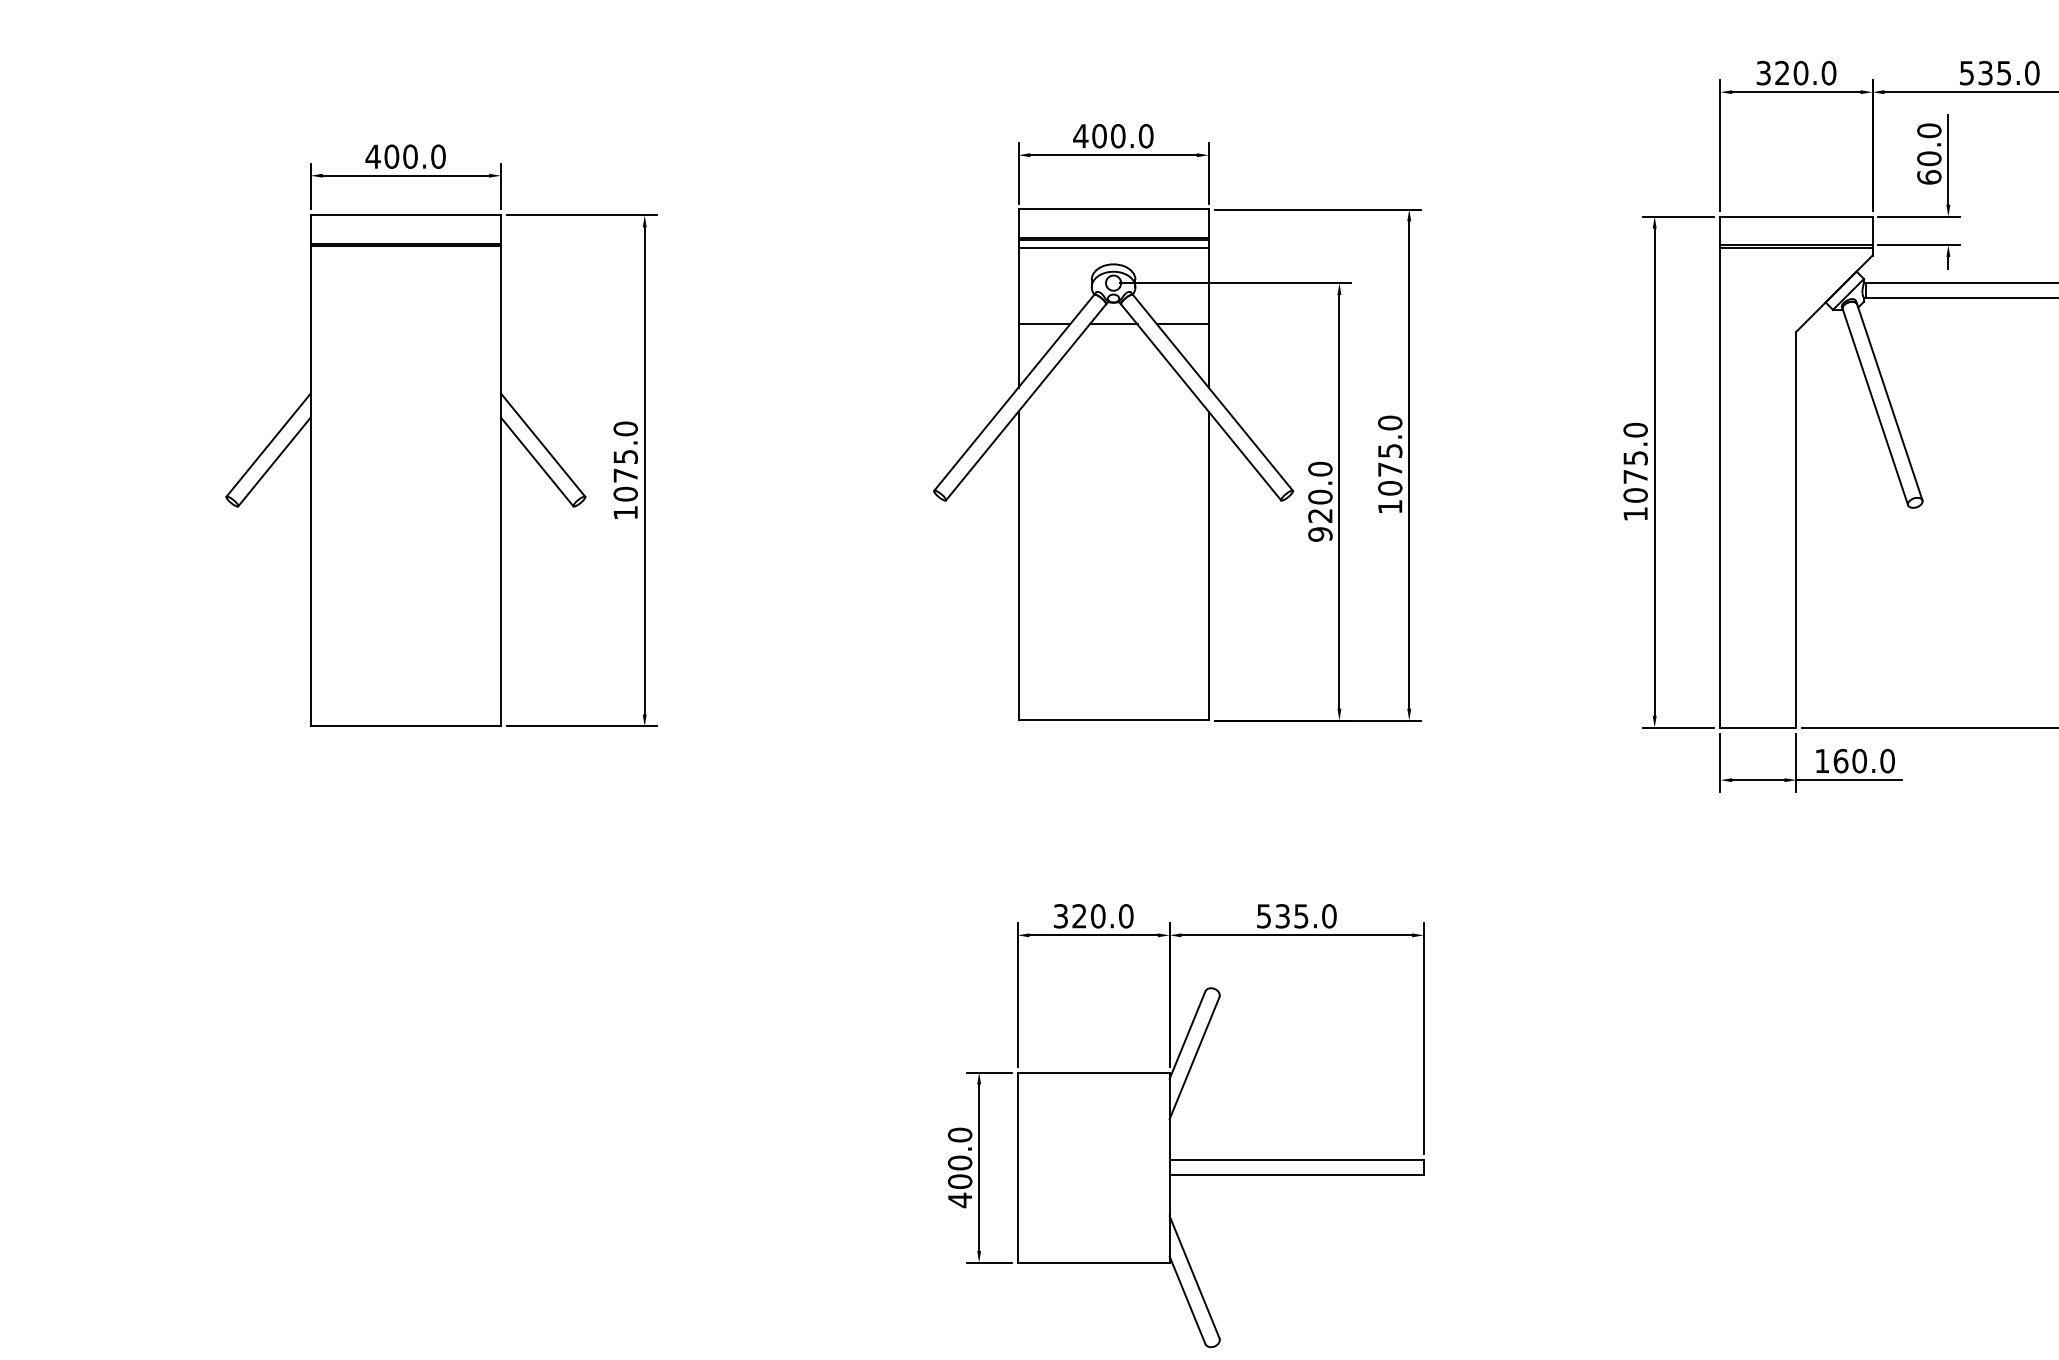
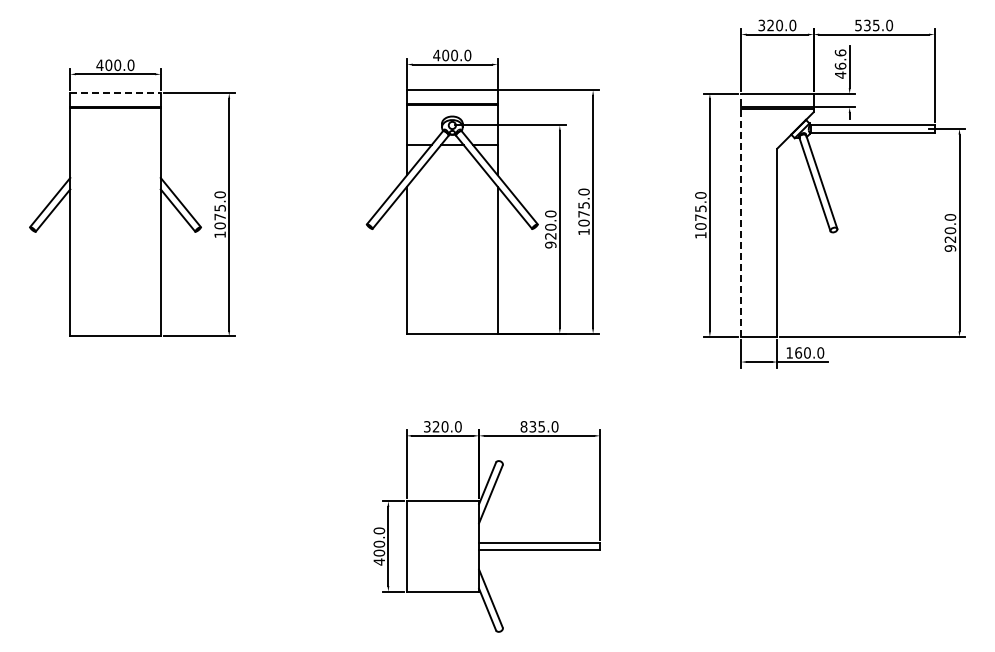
text: (1929, 152) -> (840, 63), 60.0 -> 46.6
line: (407, 215) -> (116, 93), solid -> dashed
line: (1113, 247) -> (452, 108), removed
line: (1721, 472) -> (741, 215), solid -> dashed
text: (1263, 915) -> (523, 426), 535.0 -> 835.0

